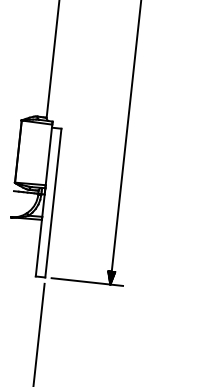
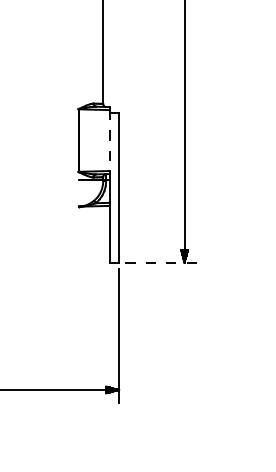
line: (48, 155) -> (109, 141), solid -> dashed
line: (87, 281) -> (161, 262), solid -> dashed

